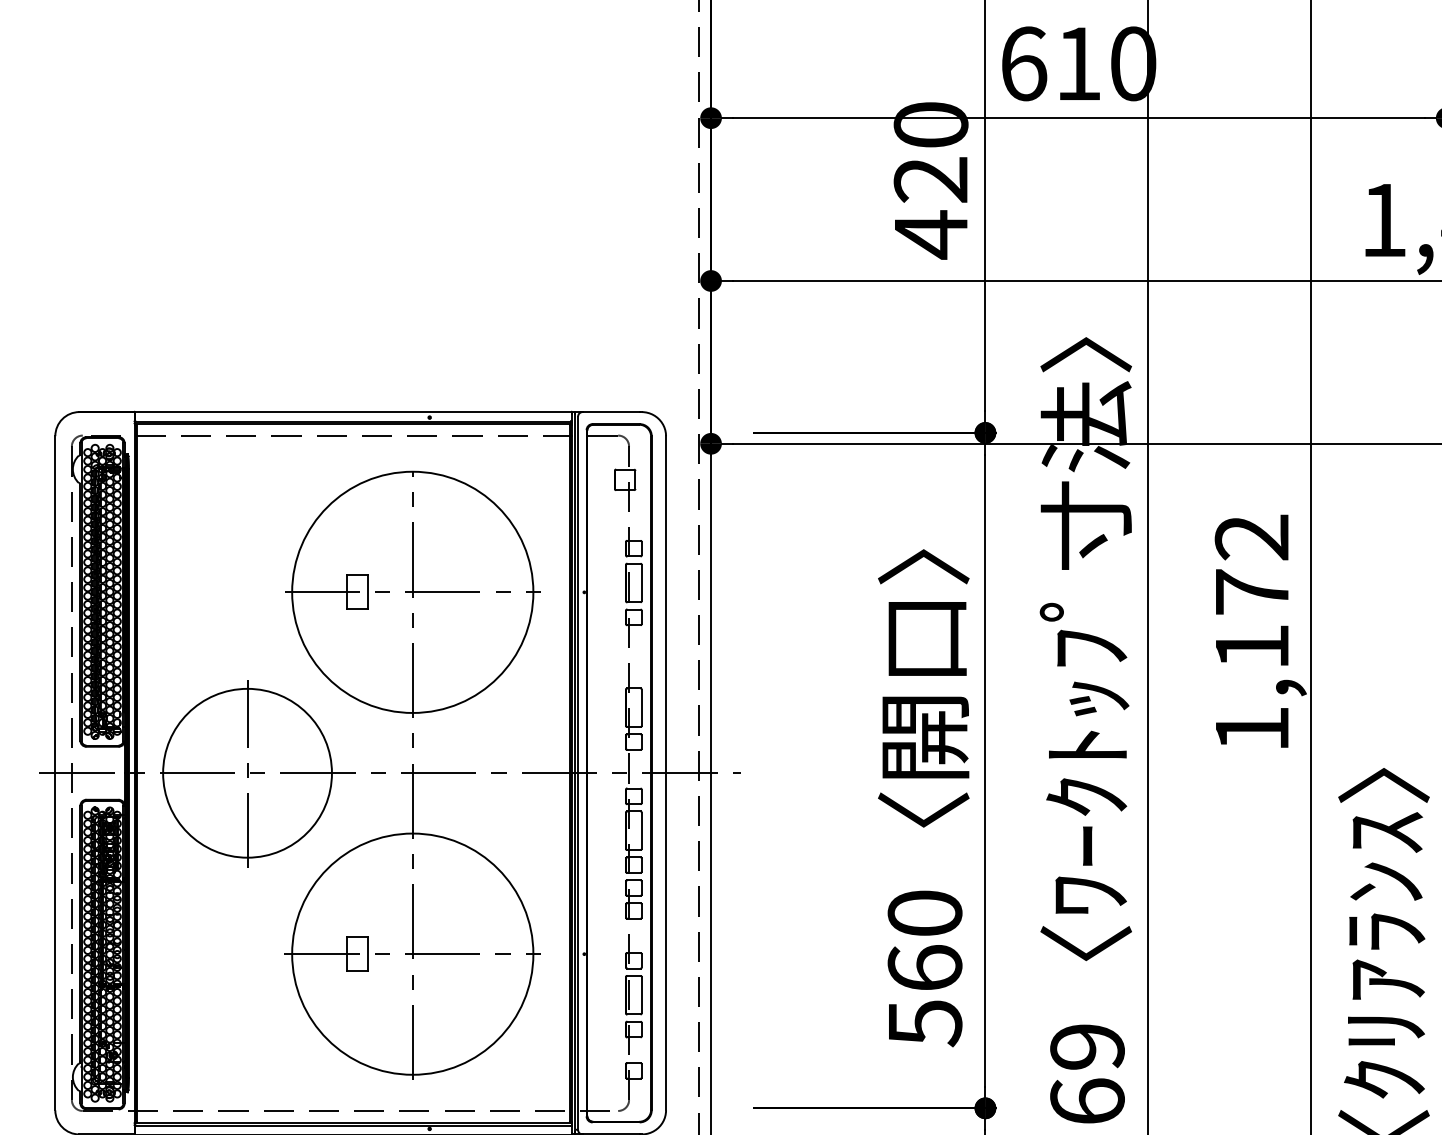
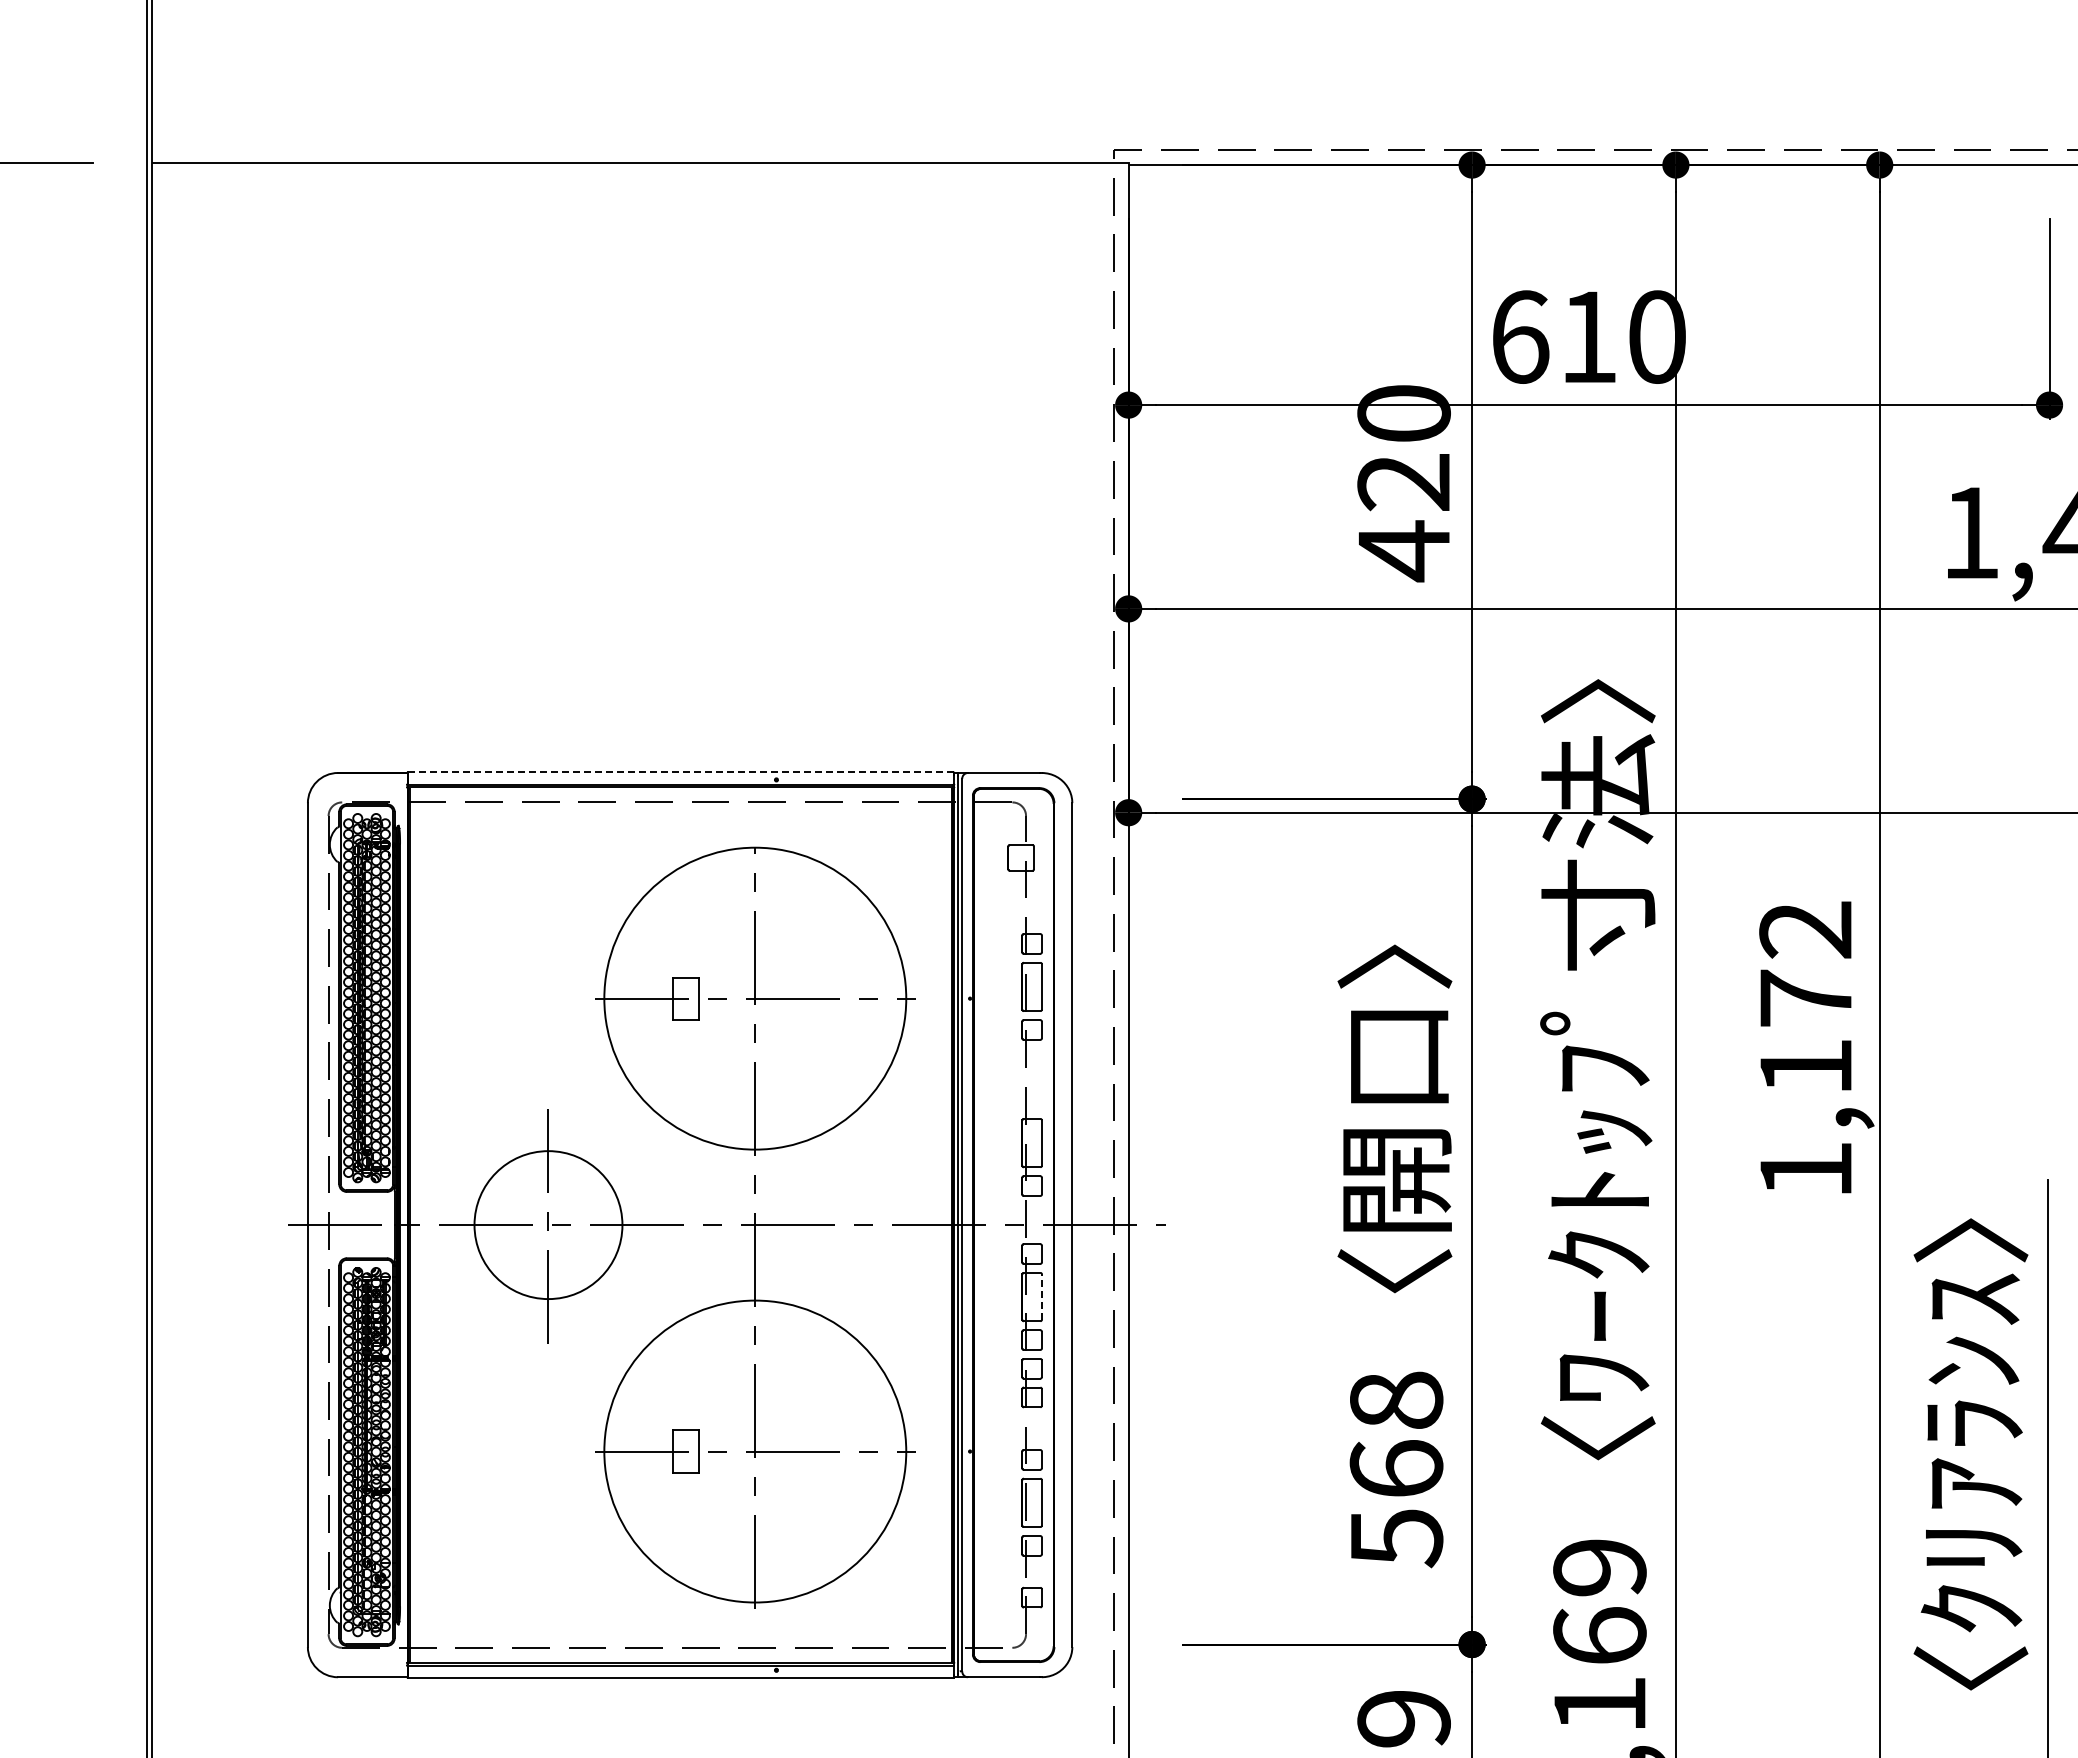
line: (353, 411) -> (680, 772), solid -> dashed
circle: (247, 772) -> (548, 1224), size x0.7
line: (641, 831) -> (1041, 1297), solid -> dashed
text: (925, 912) -> (1396, 1399), 560 -> 568

